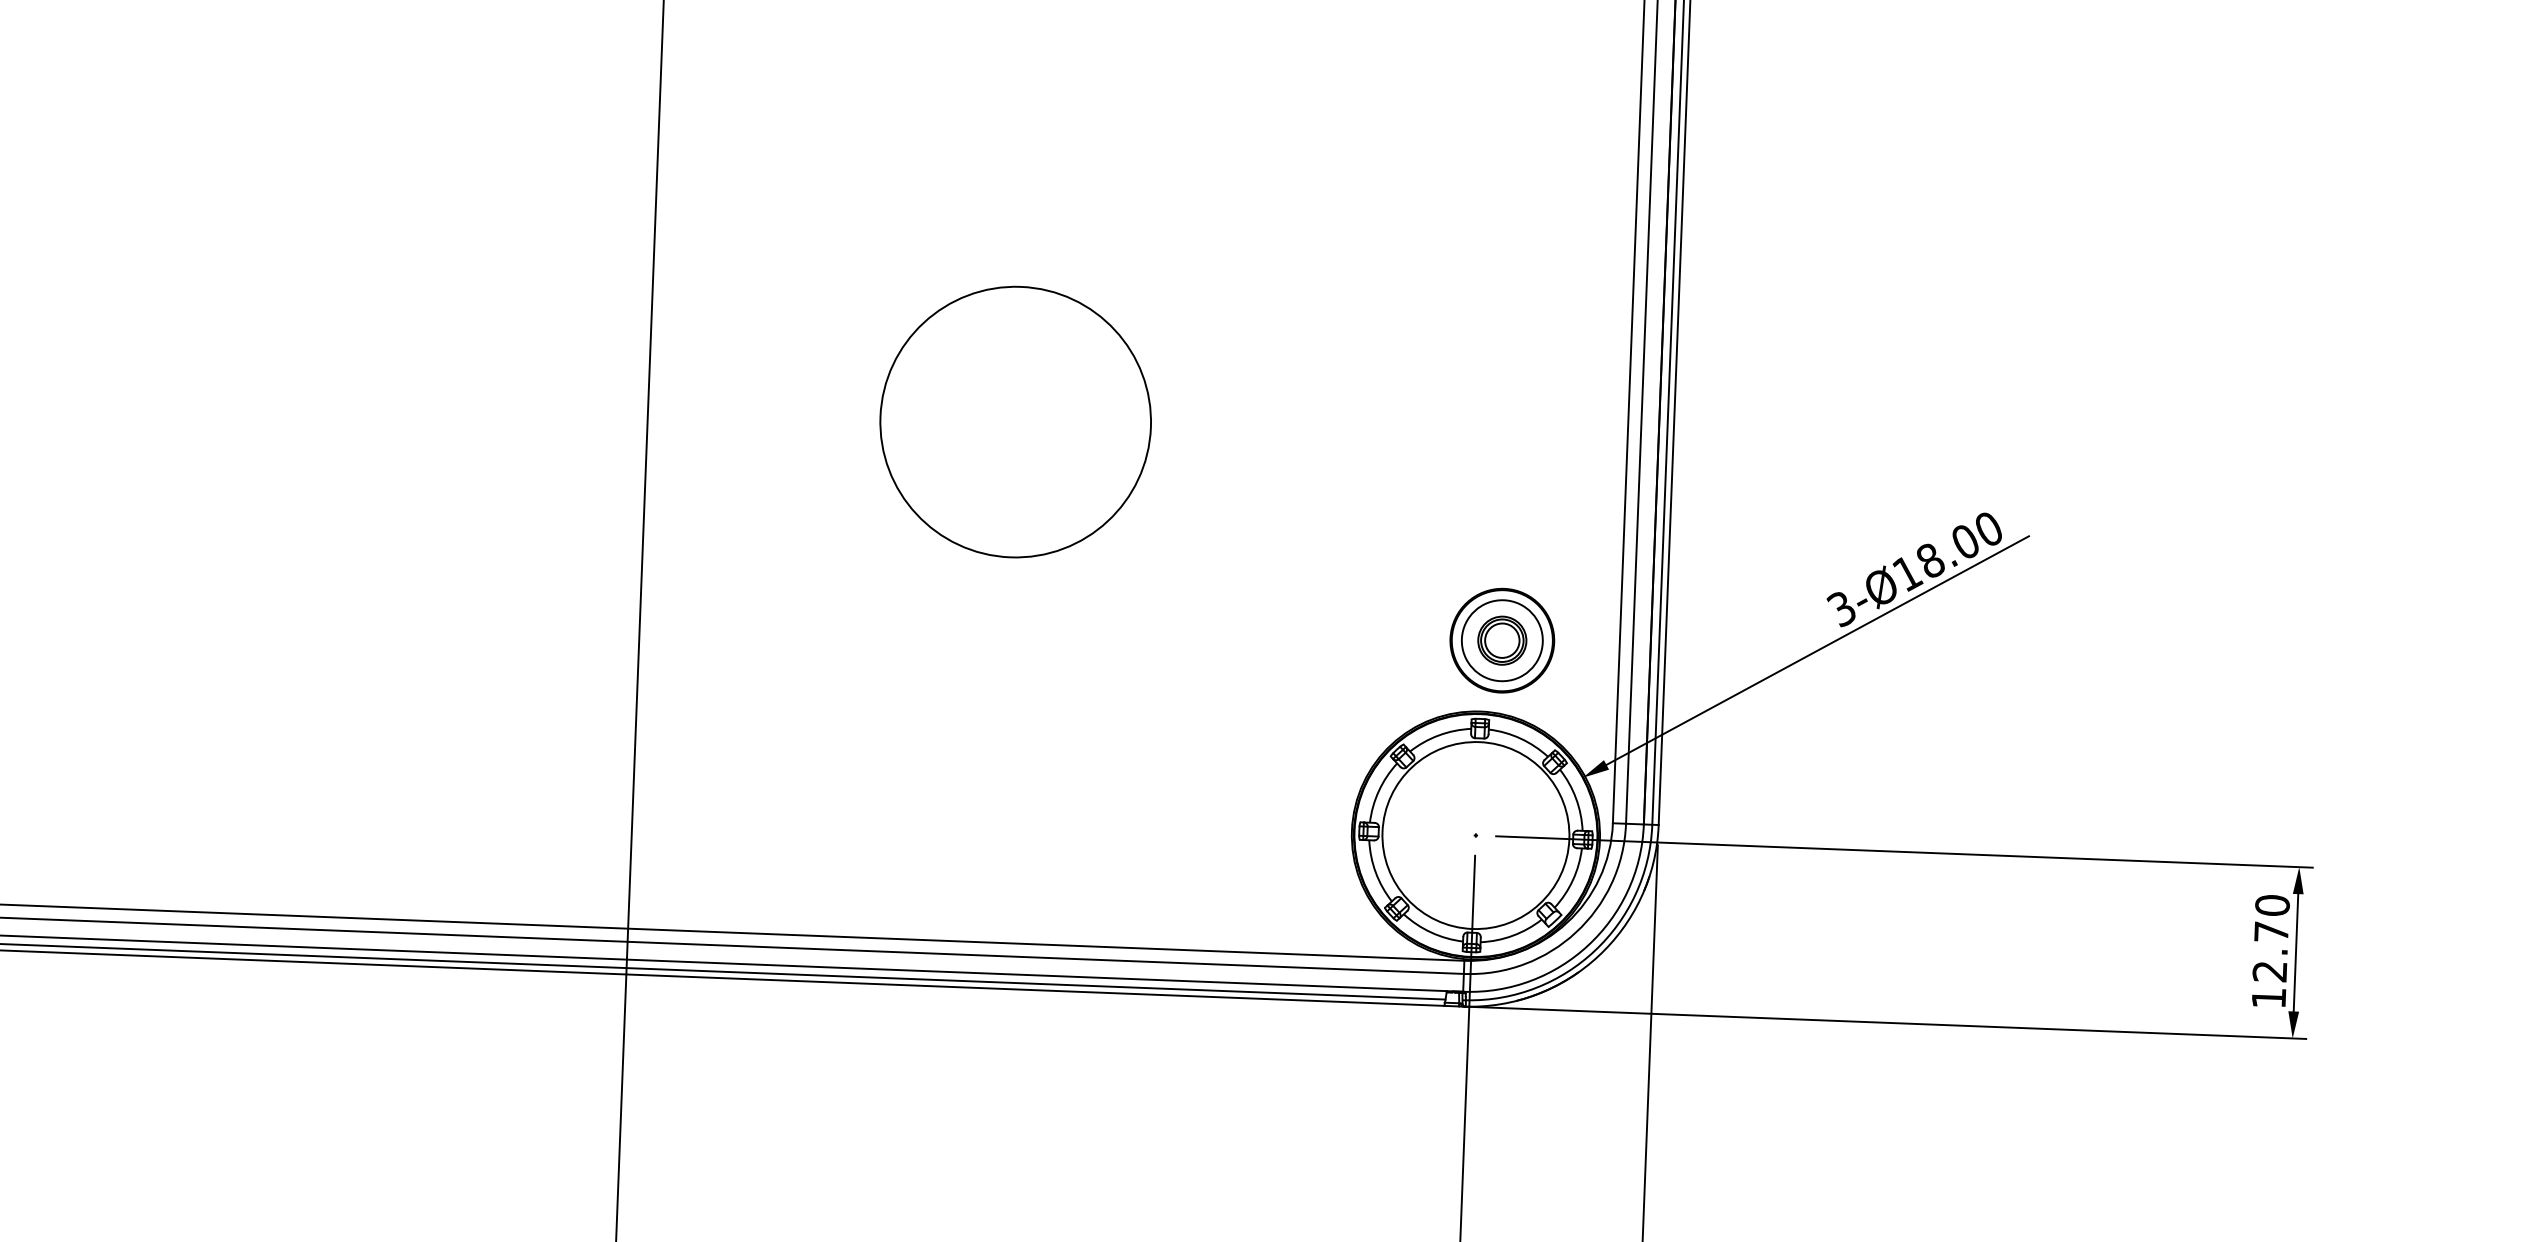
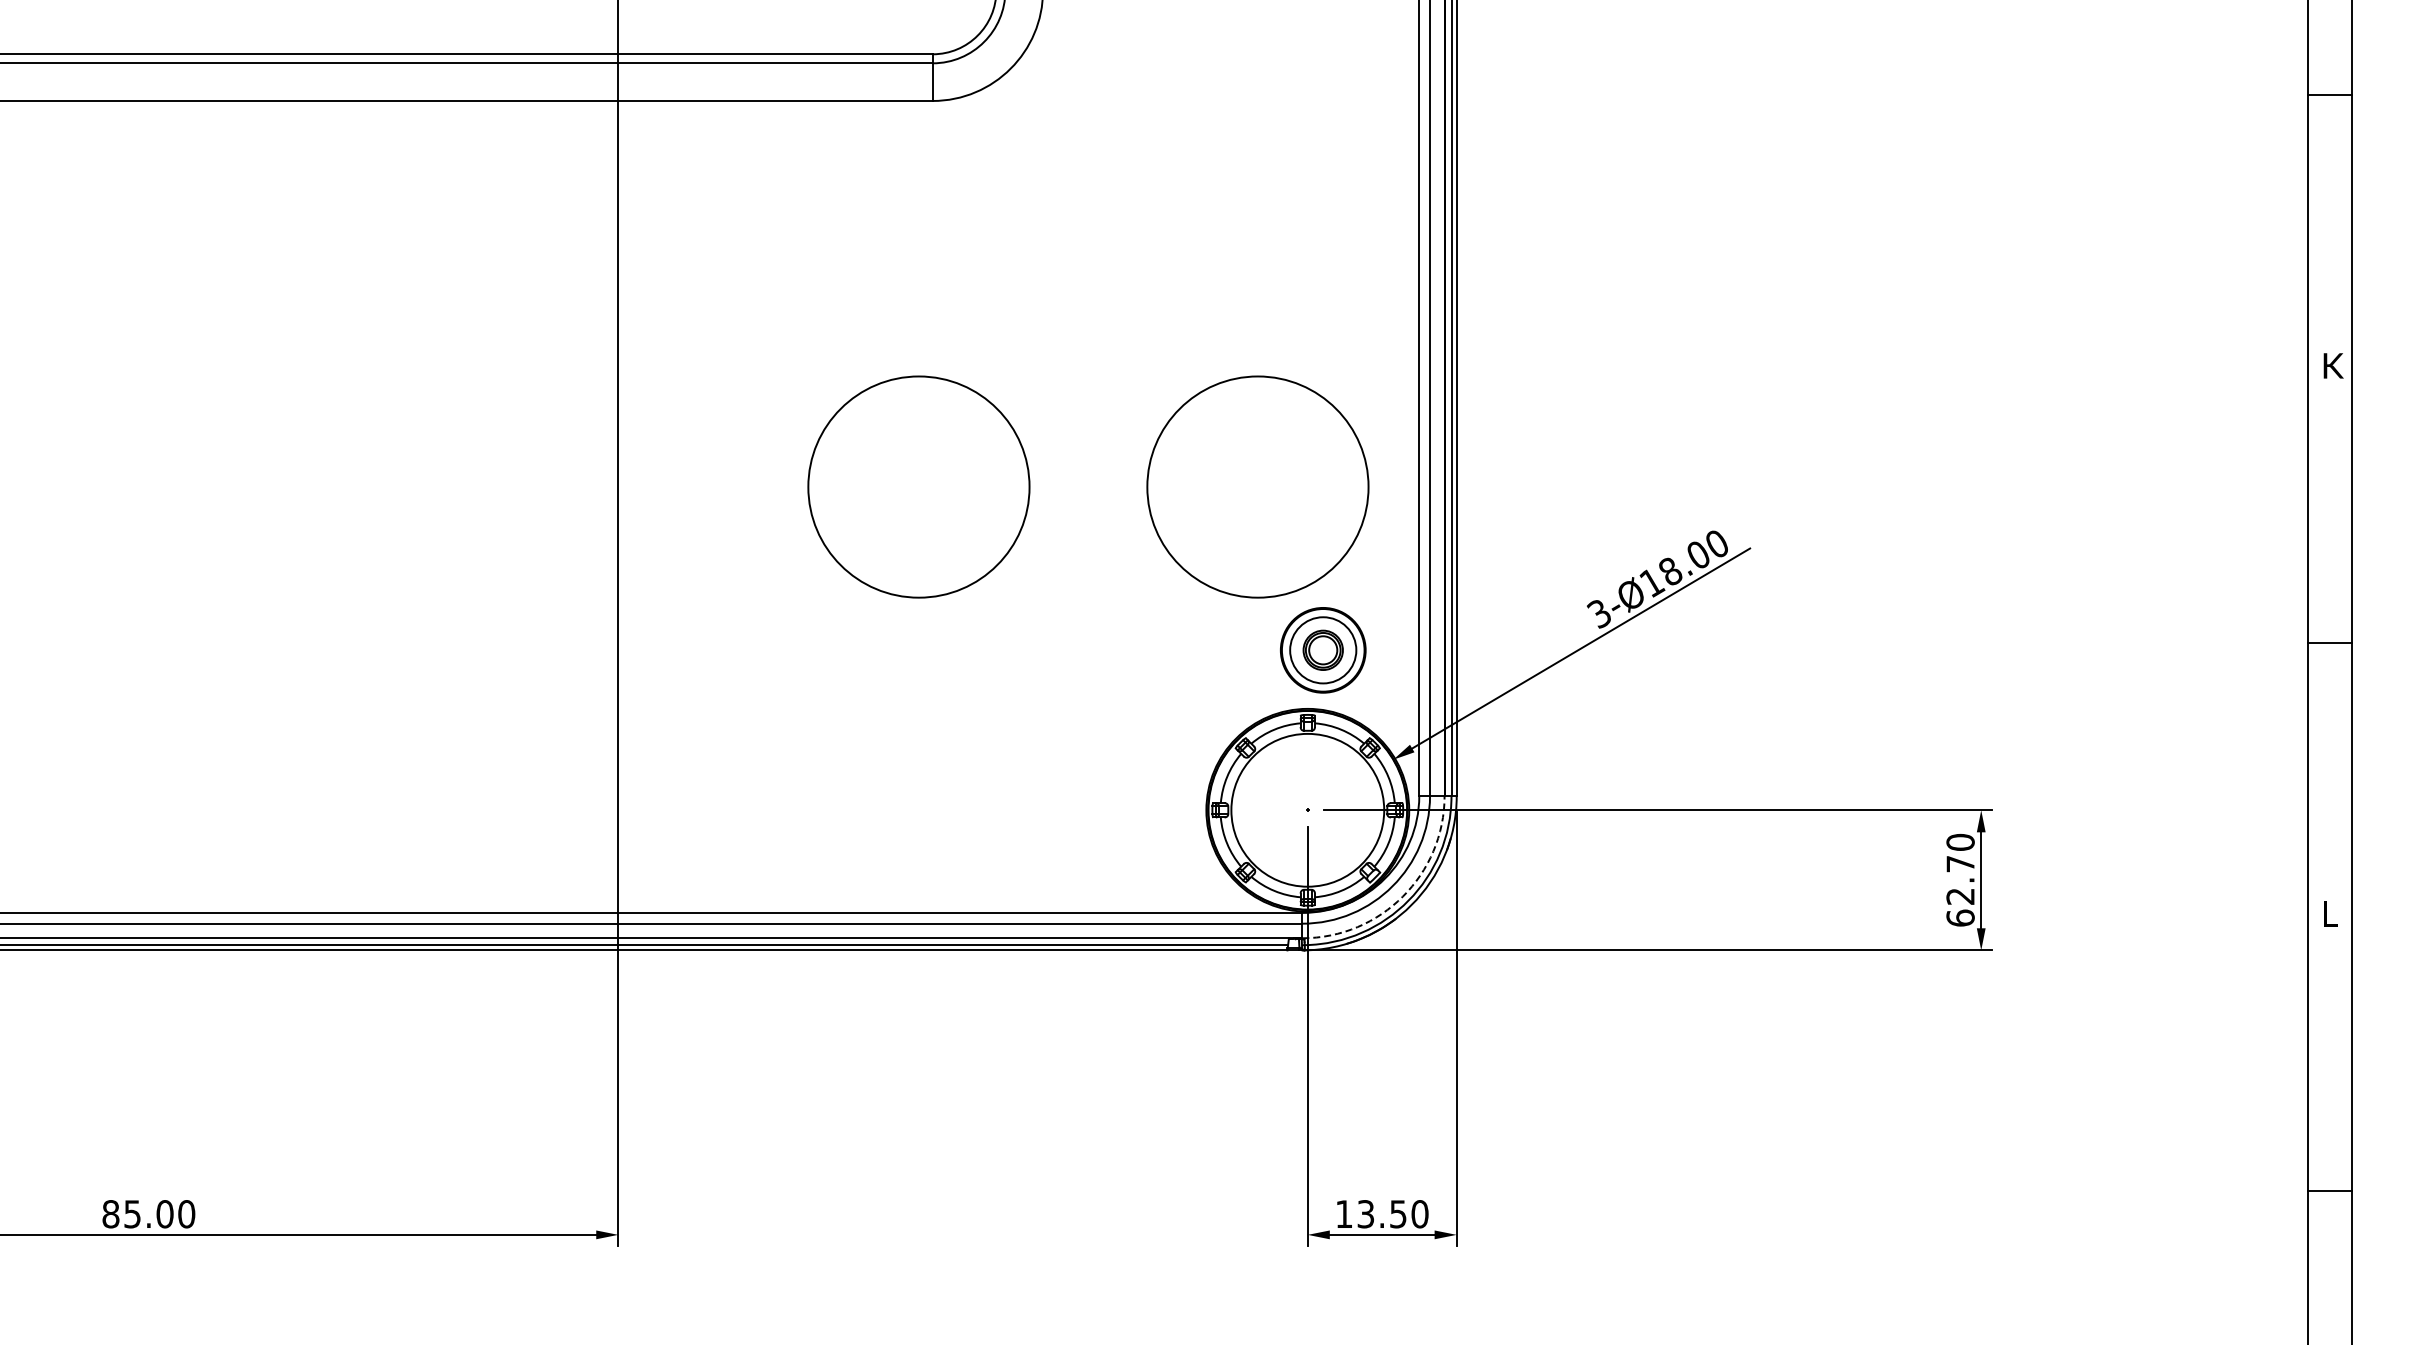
circle: (1429, 437) -> (1257, 486), added
arc: (1587, 945) -> (1402, 896), solid -> dashed
text: (2268, 997) -> (1960, 917), 12.70 -> 62.70

